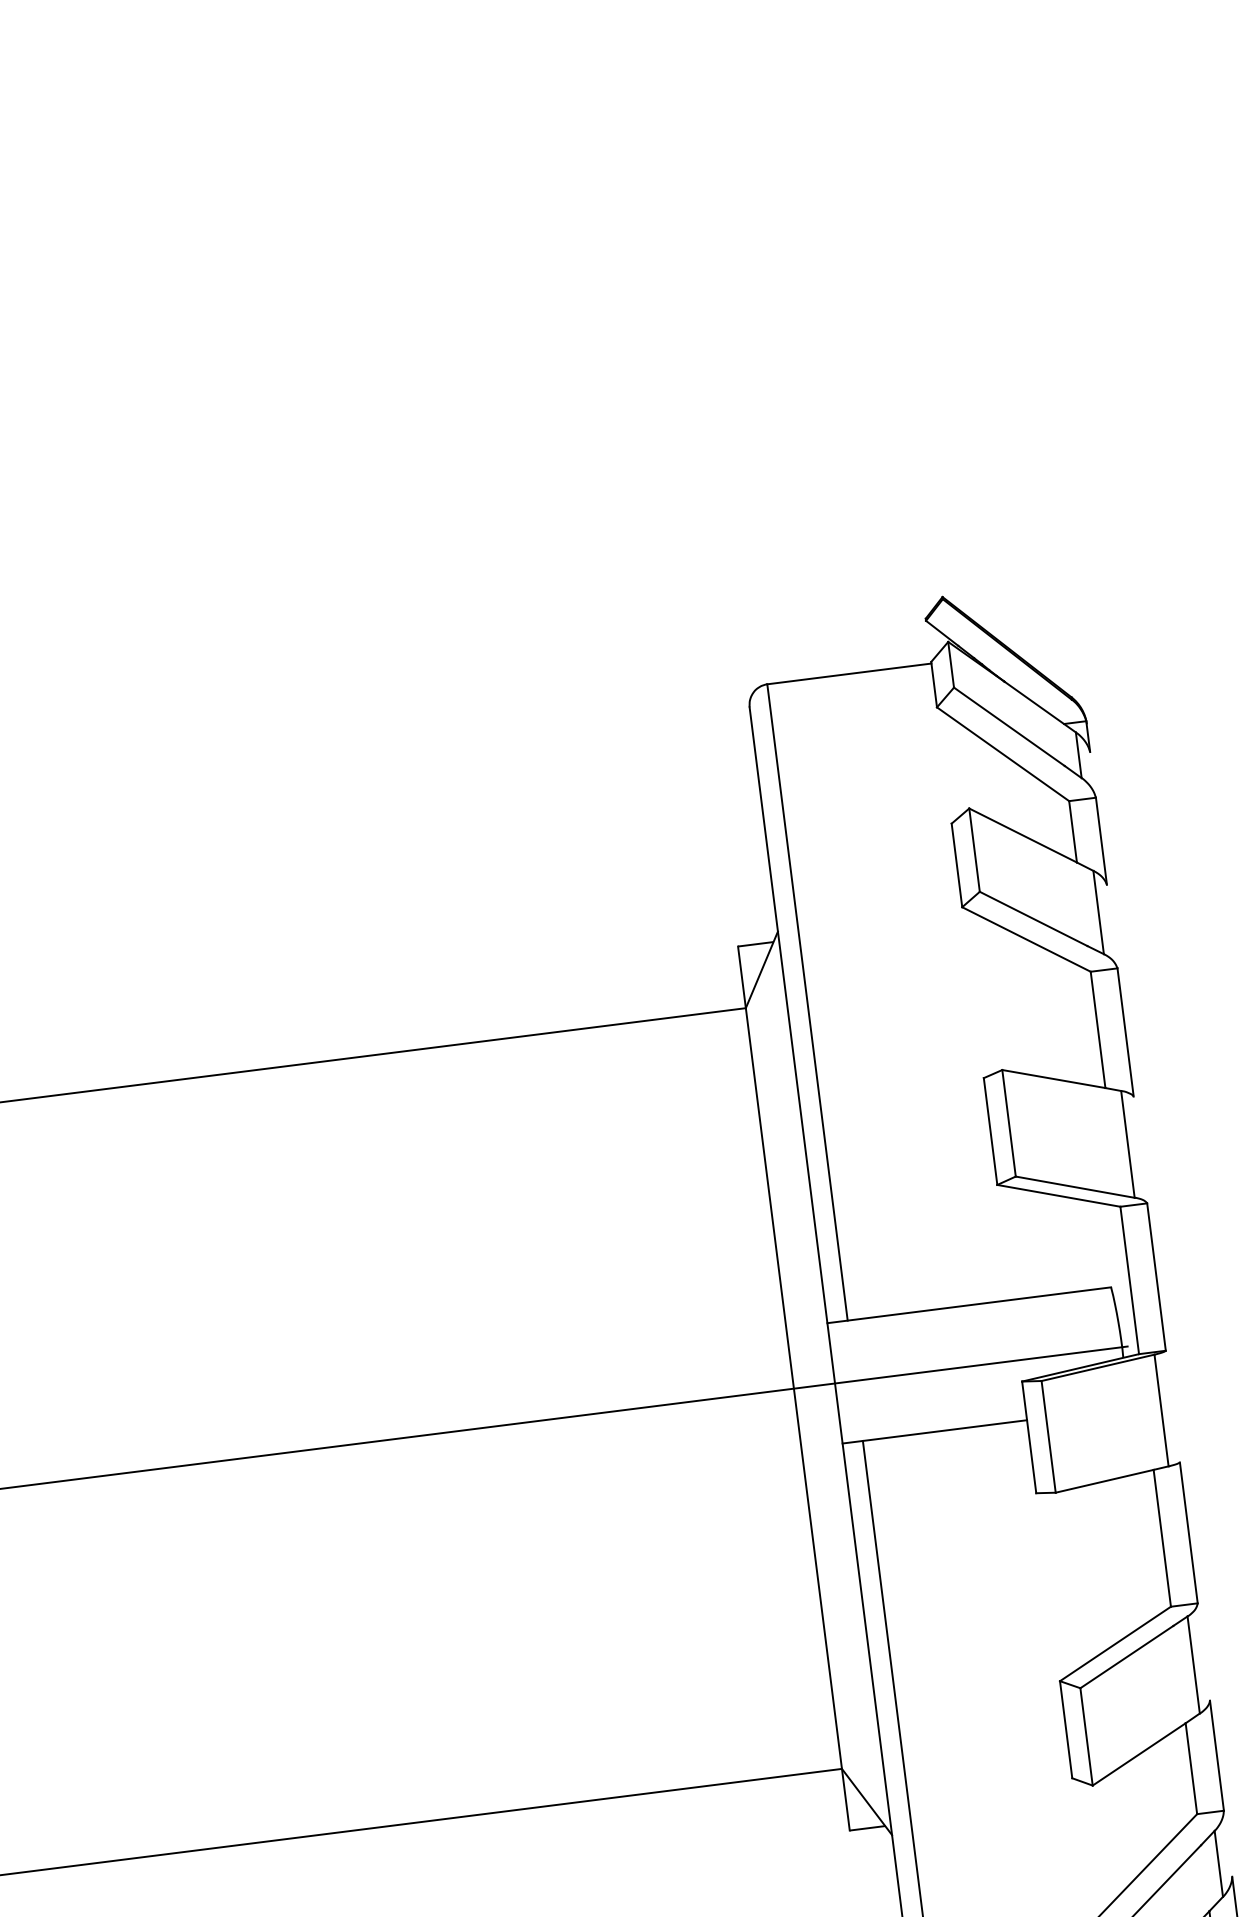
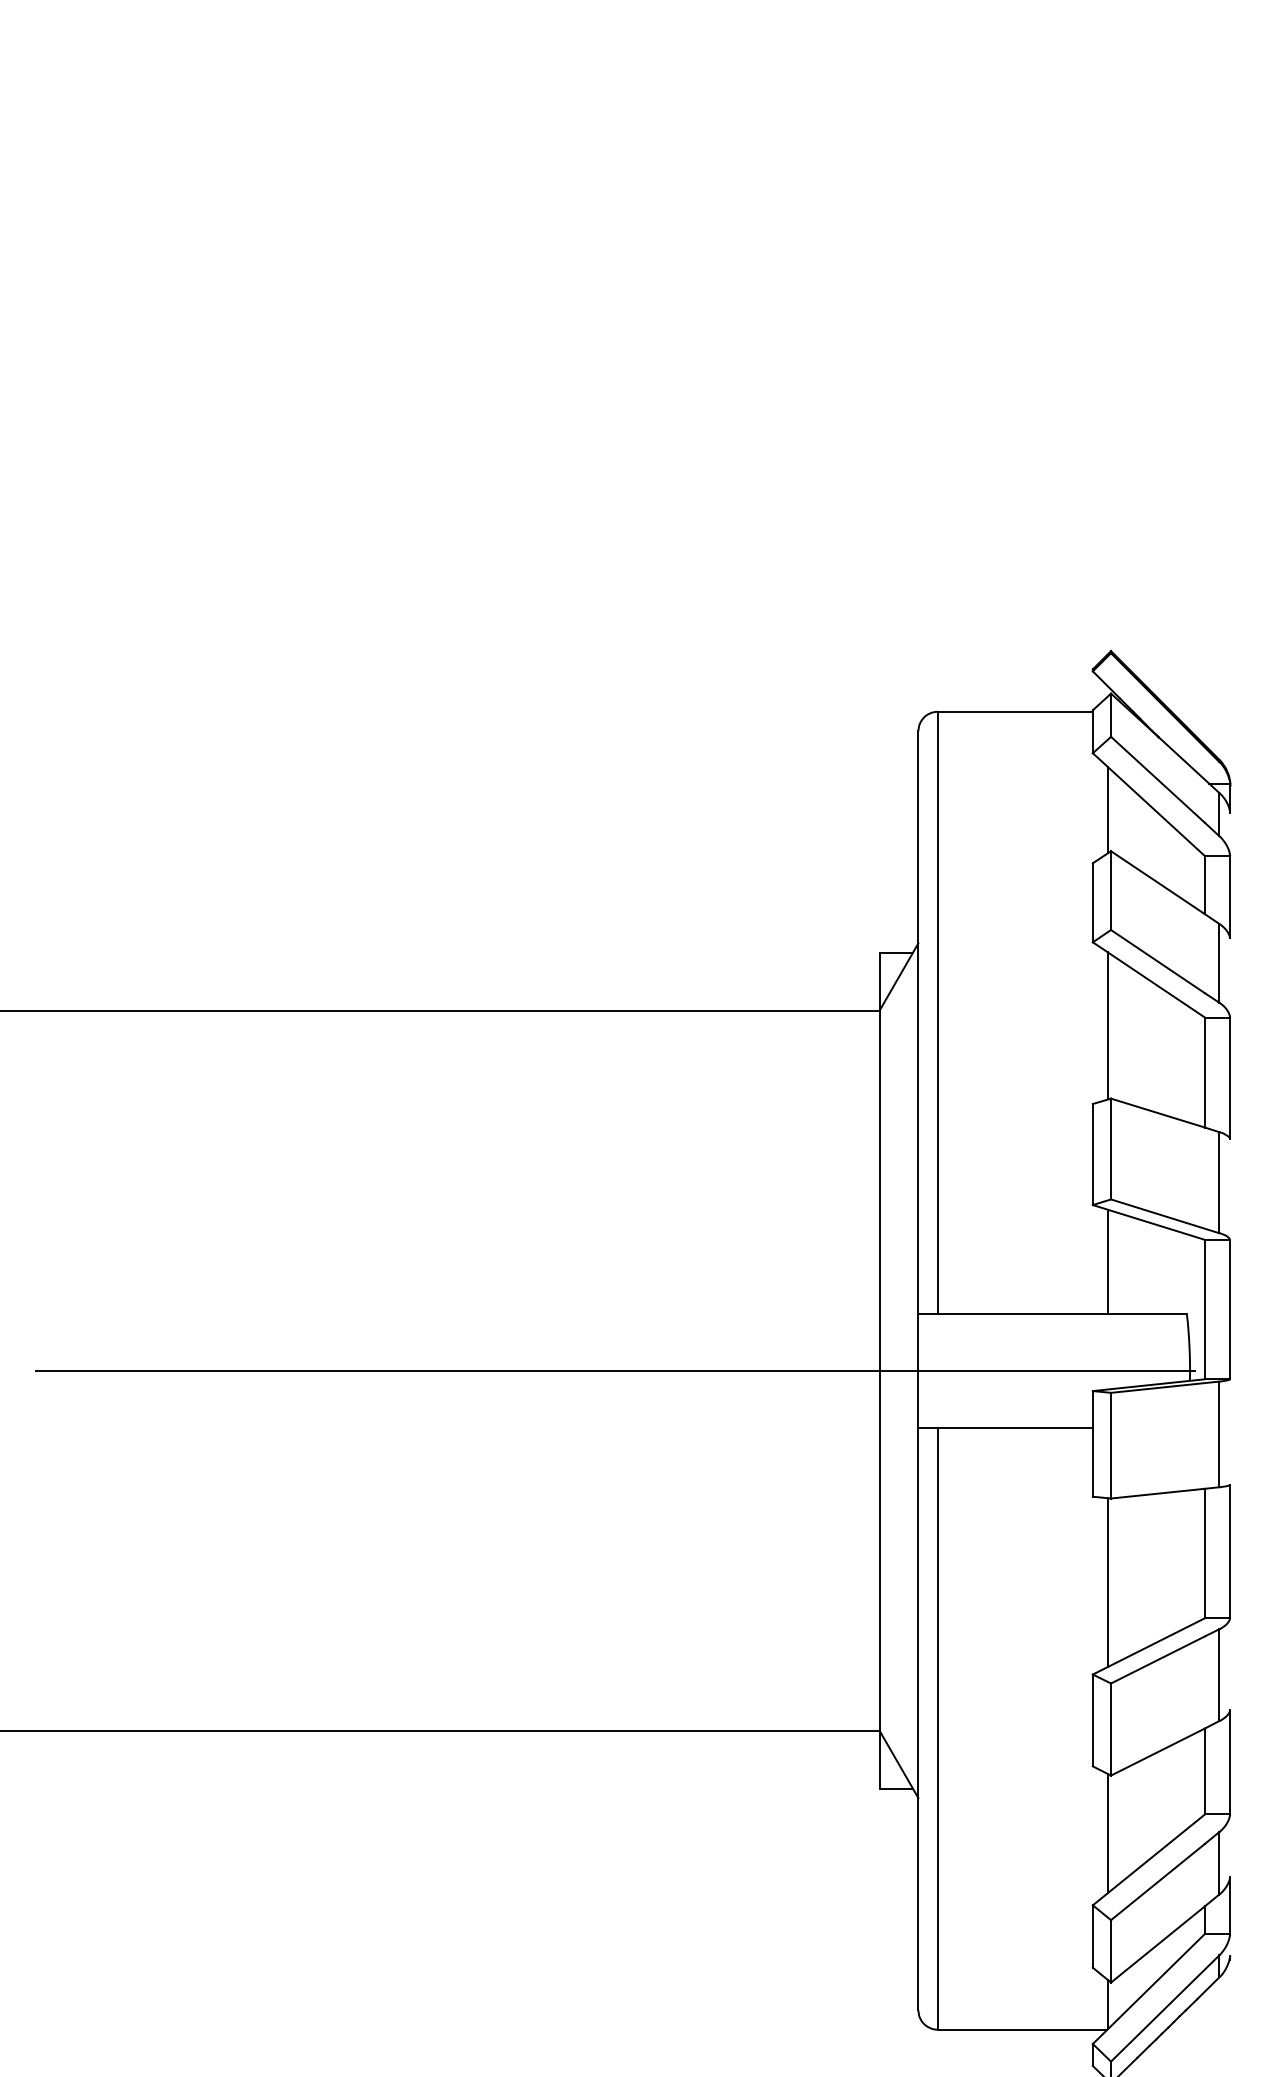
line: (960, 765) -> (1107, 810), added
line: (988, 993) -> (1107, 1025), added
line: (1020, 1242) -> (1107, 1261), added
line: (1063, 1581) -> (1107, 1582), added
line: (1096, 1847) -> (1107, 1833), added

